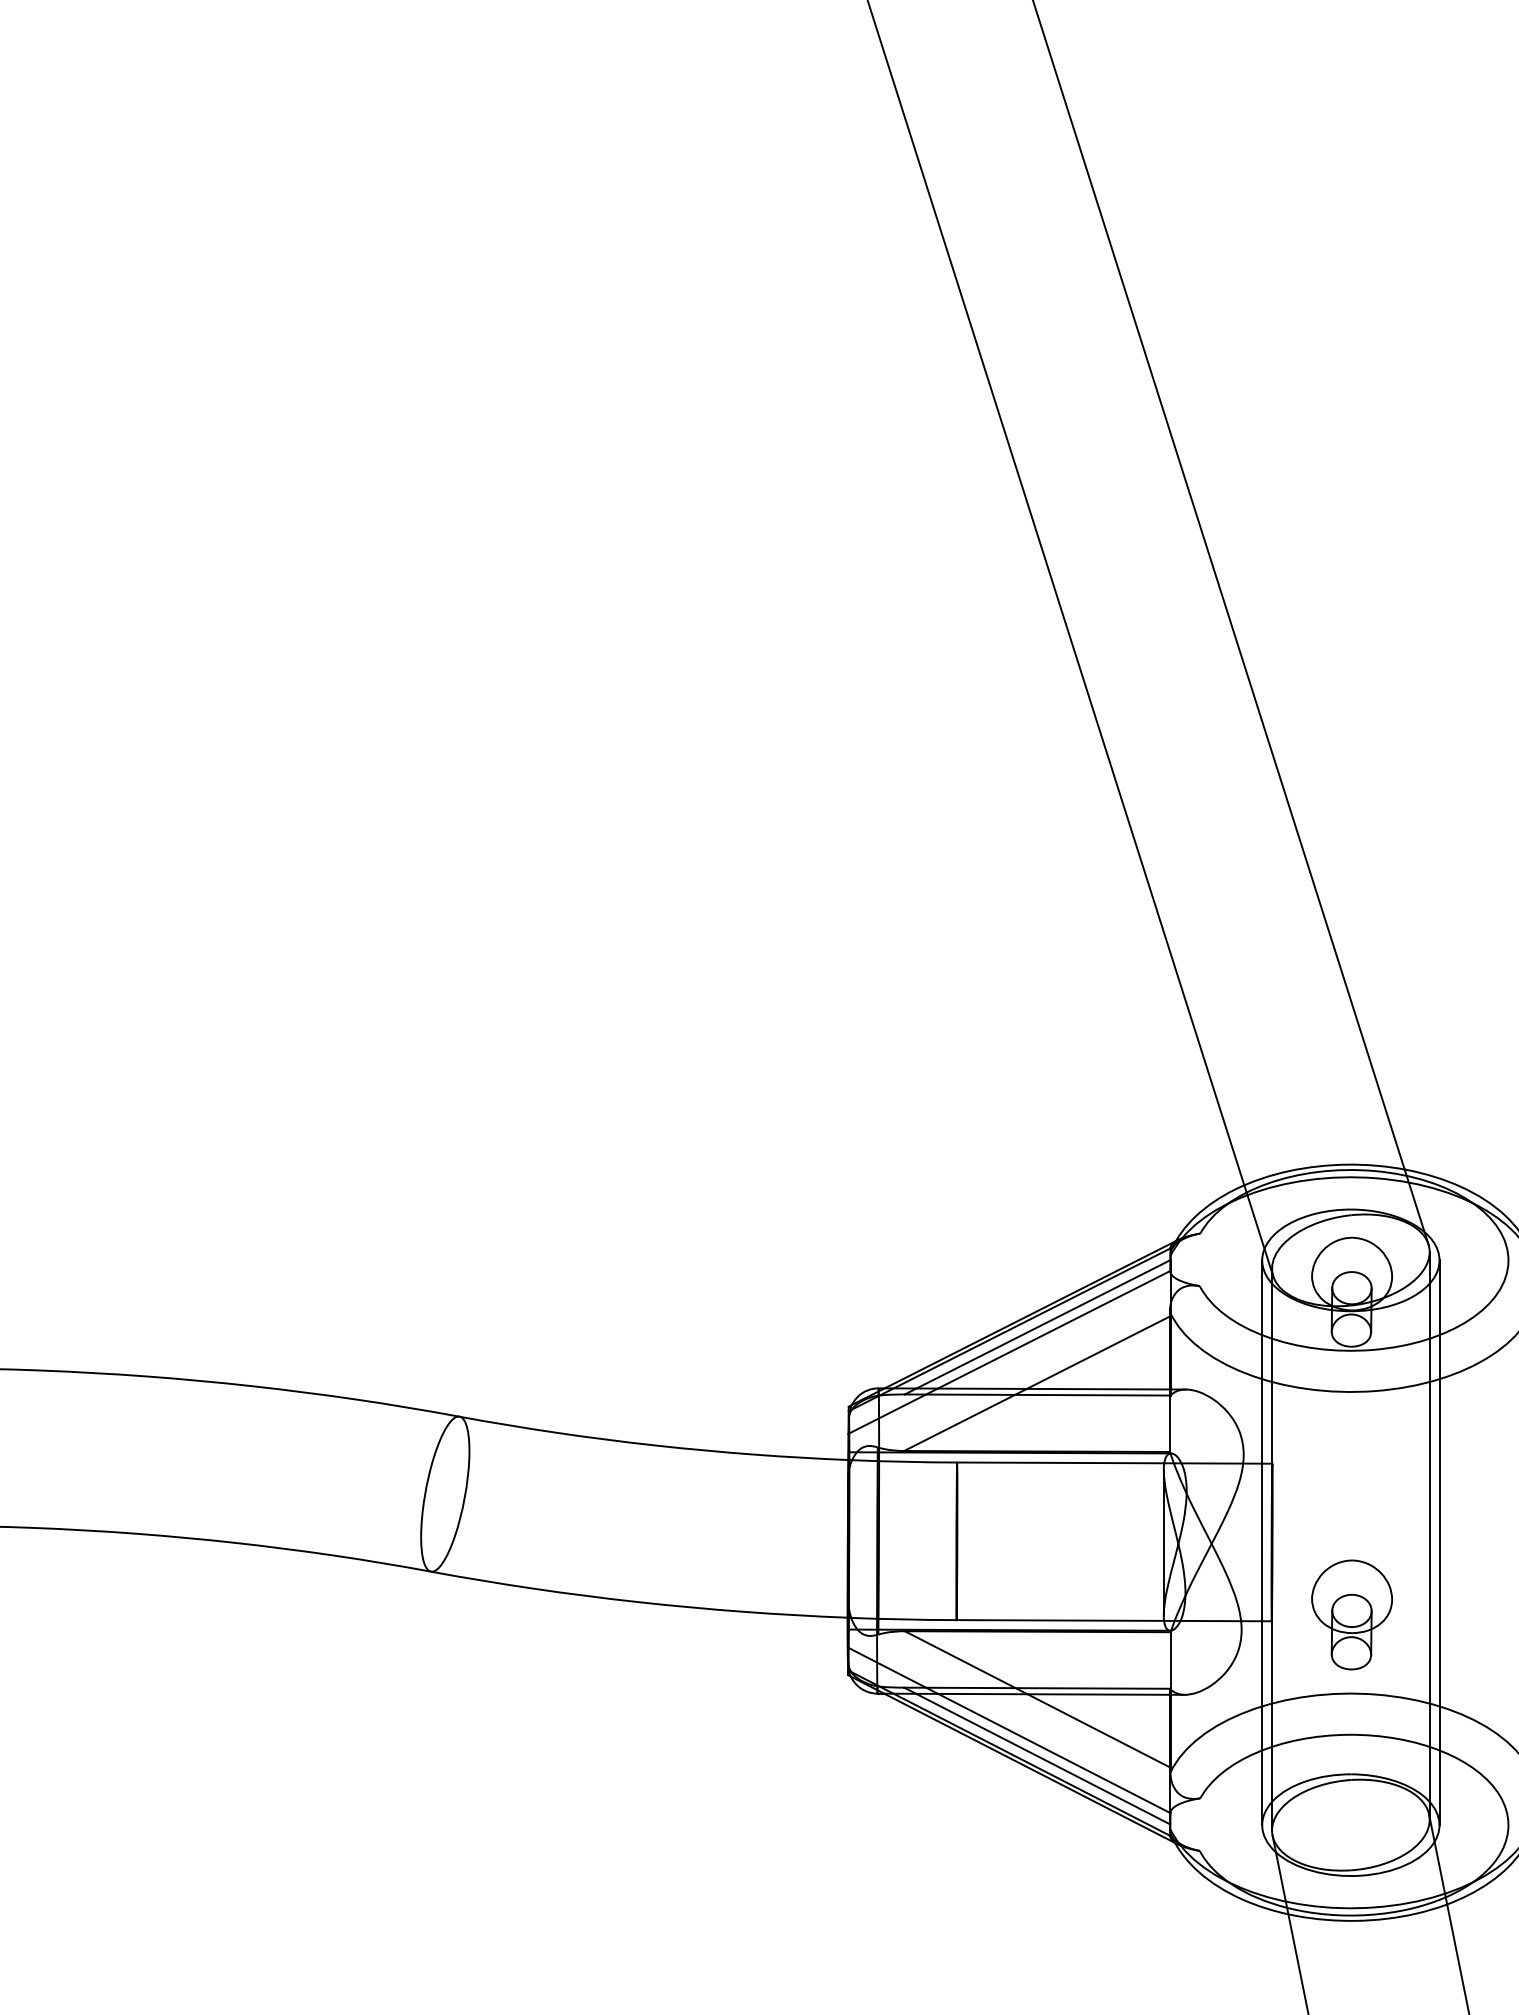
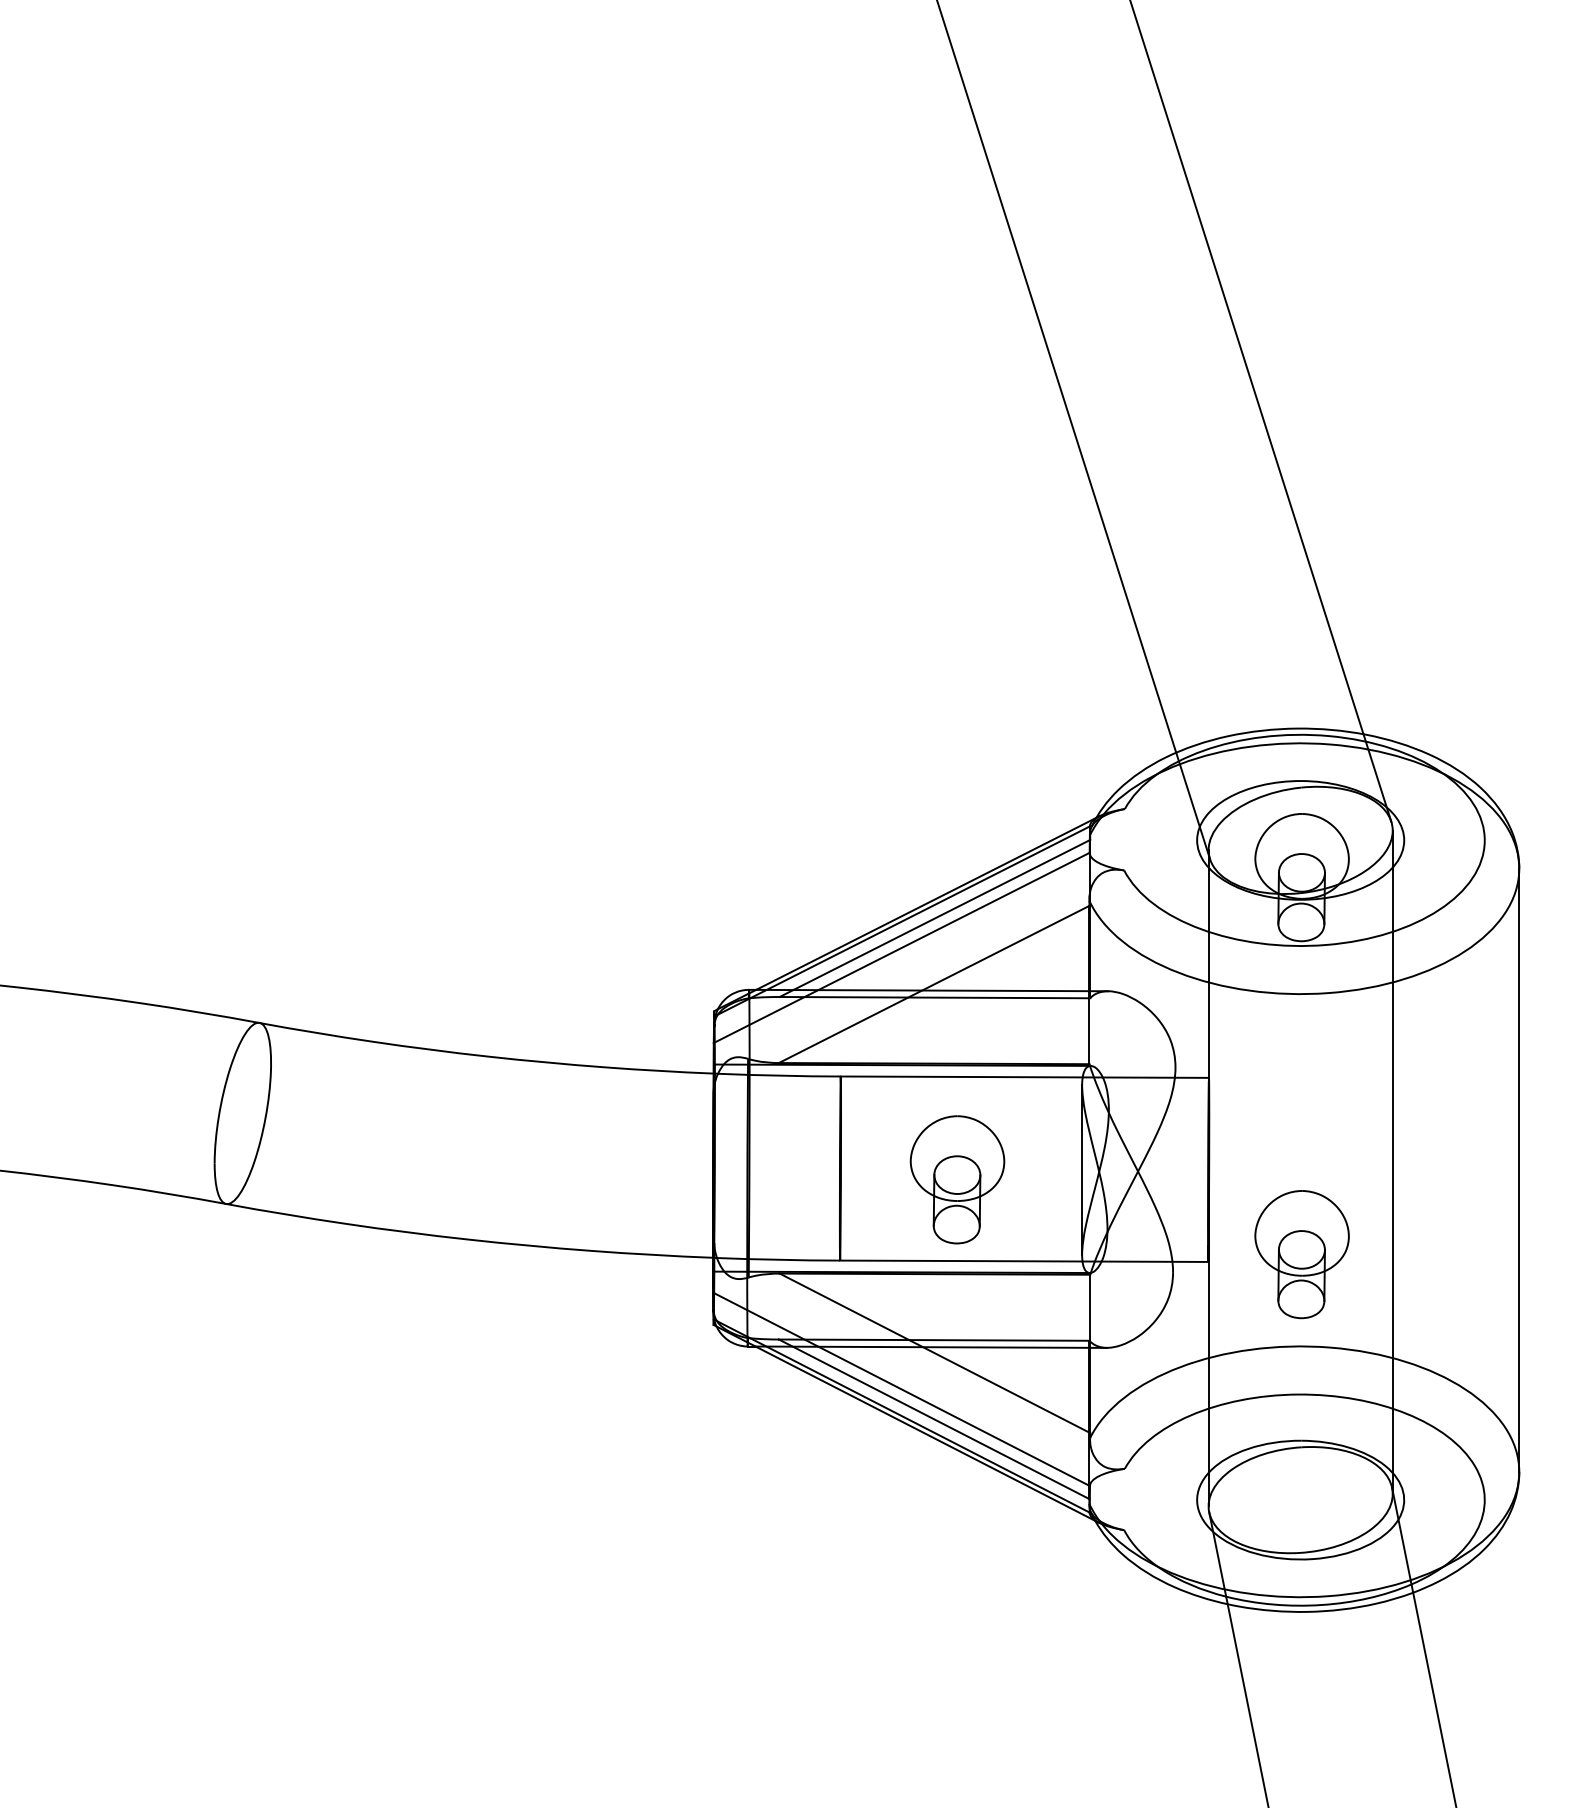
line: (1262, 1542) -> (1197, 1169), removed
line: (1439, 1542) -> (1404, 1169), removed
part: (1056, 1550) -> (956, 1179), added

